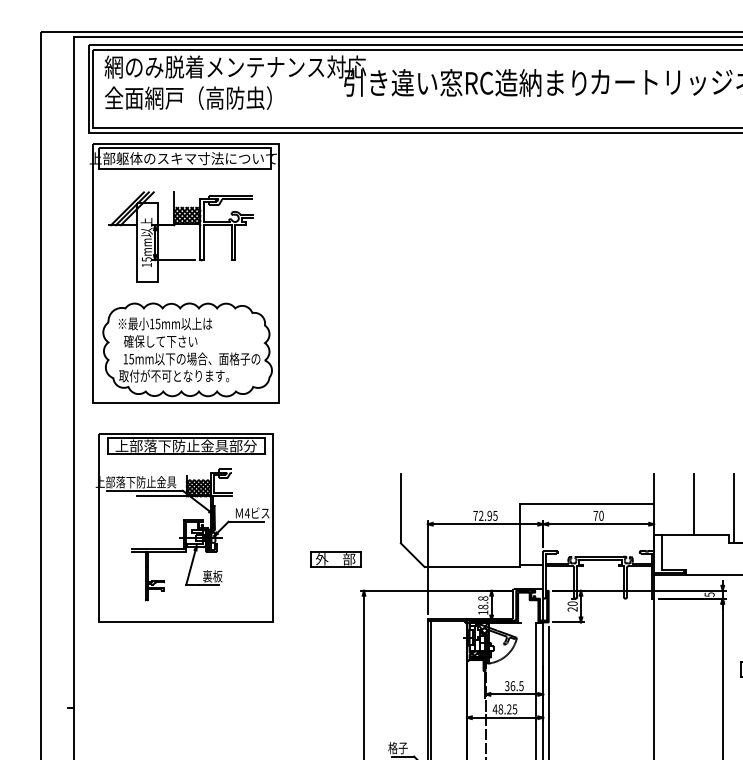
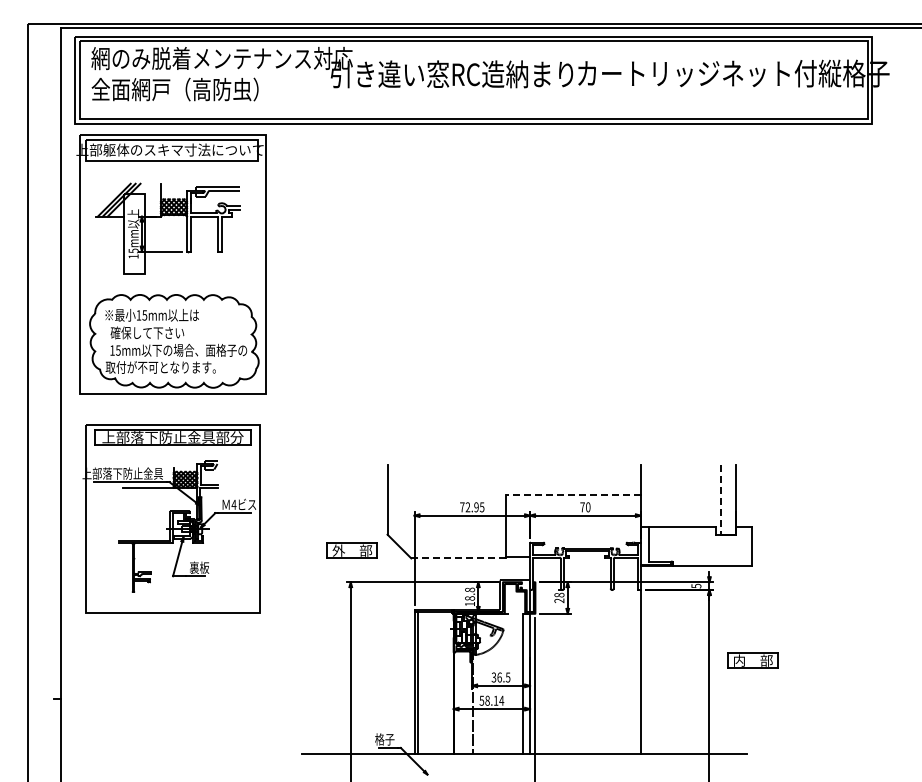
line: (586, 504) -> (573, 495), solid -> dashed
line: (693, 504) -> (680, 495), removed
line: (733, 508) -> (720, 499), solid -> dashed
part: (334, 559) -> (351, 550), moved
line: (471, 567) -> (458, 558), solid -> dashed
text: (572, 603) -> (559, 594), 20 -> 28
text: (504, 709) -> (491, 700), 48.25 -> 58.14

